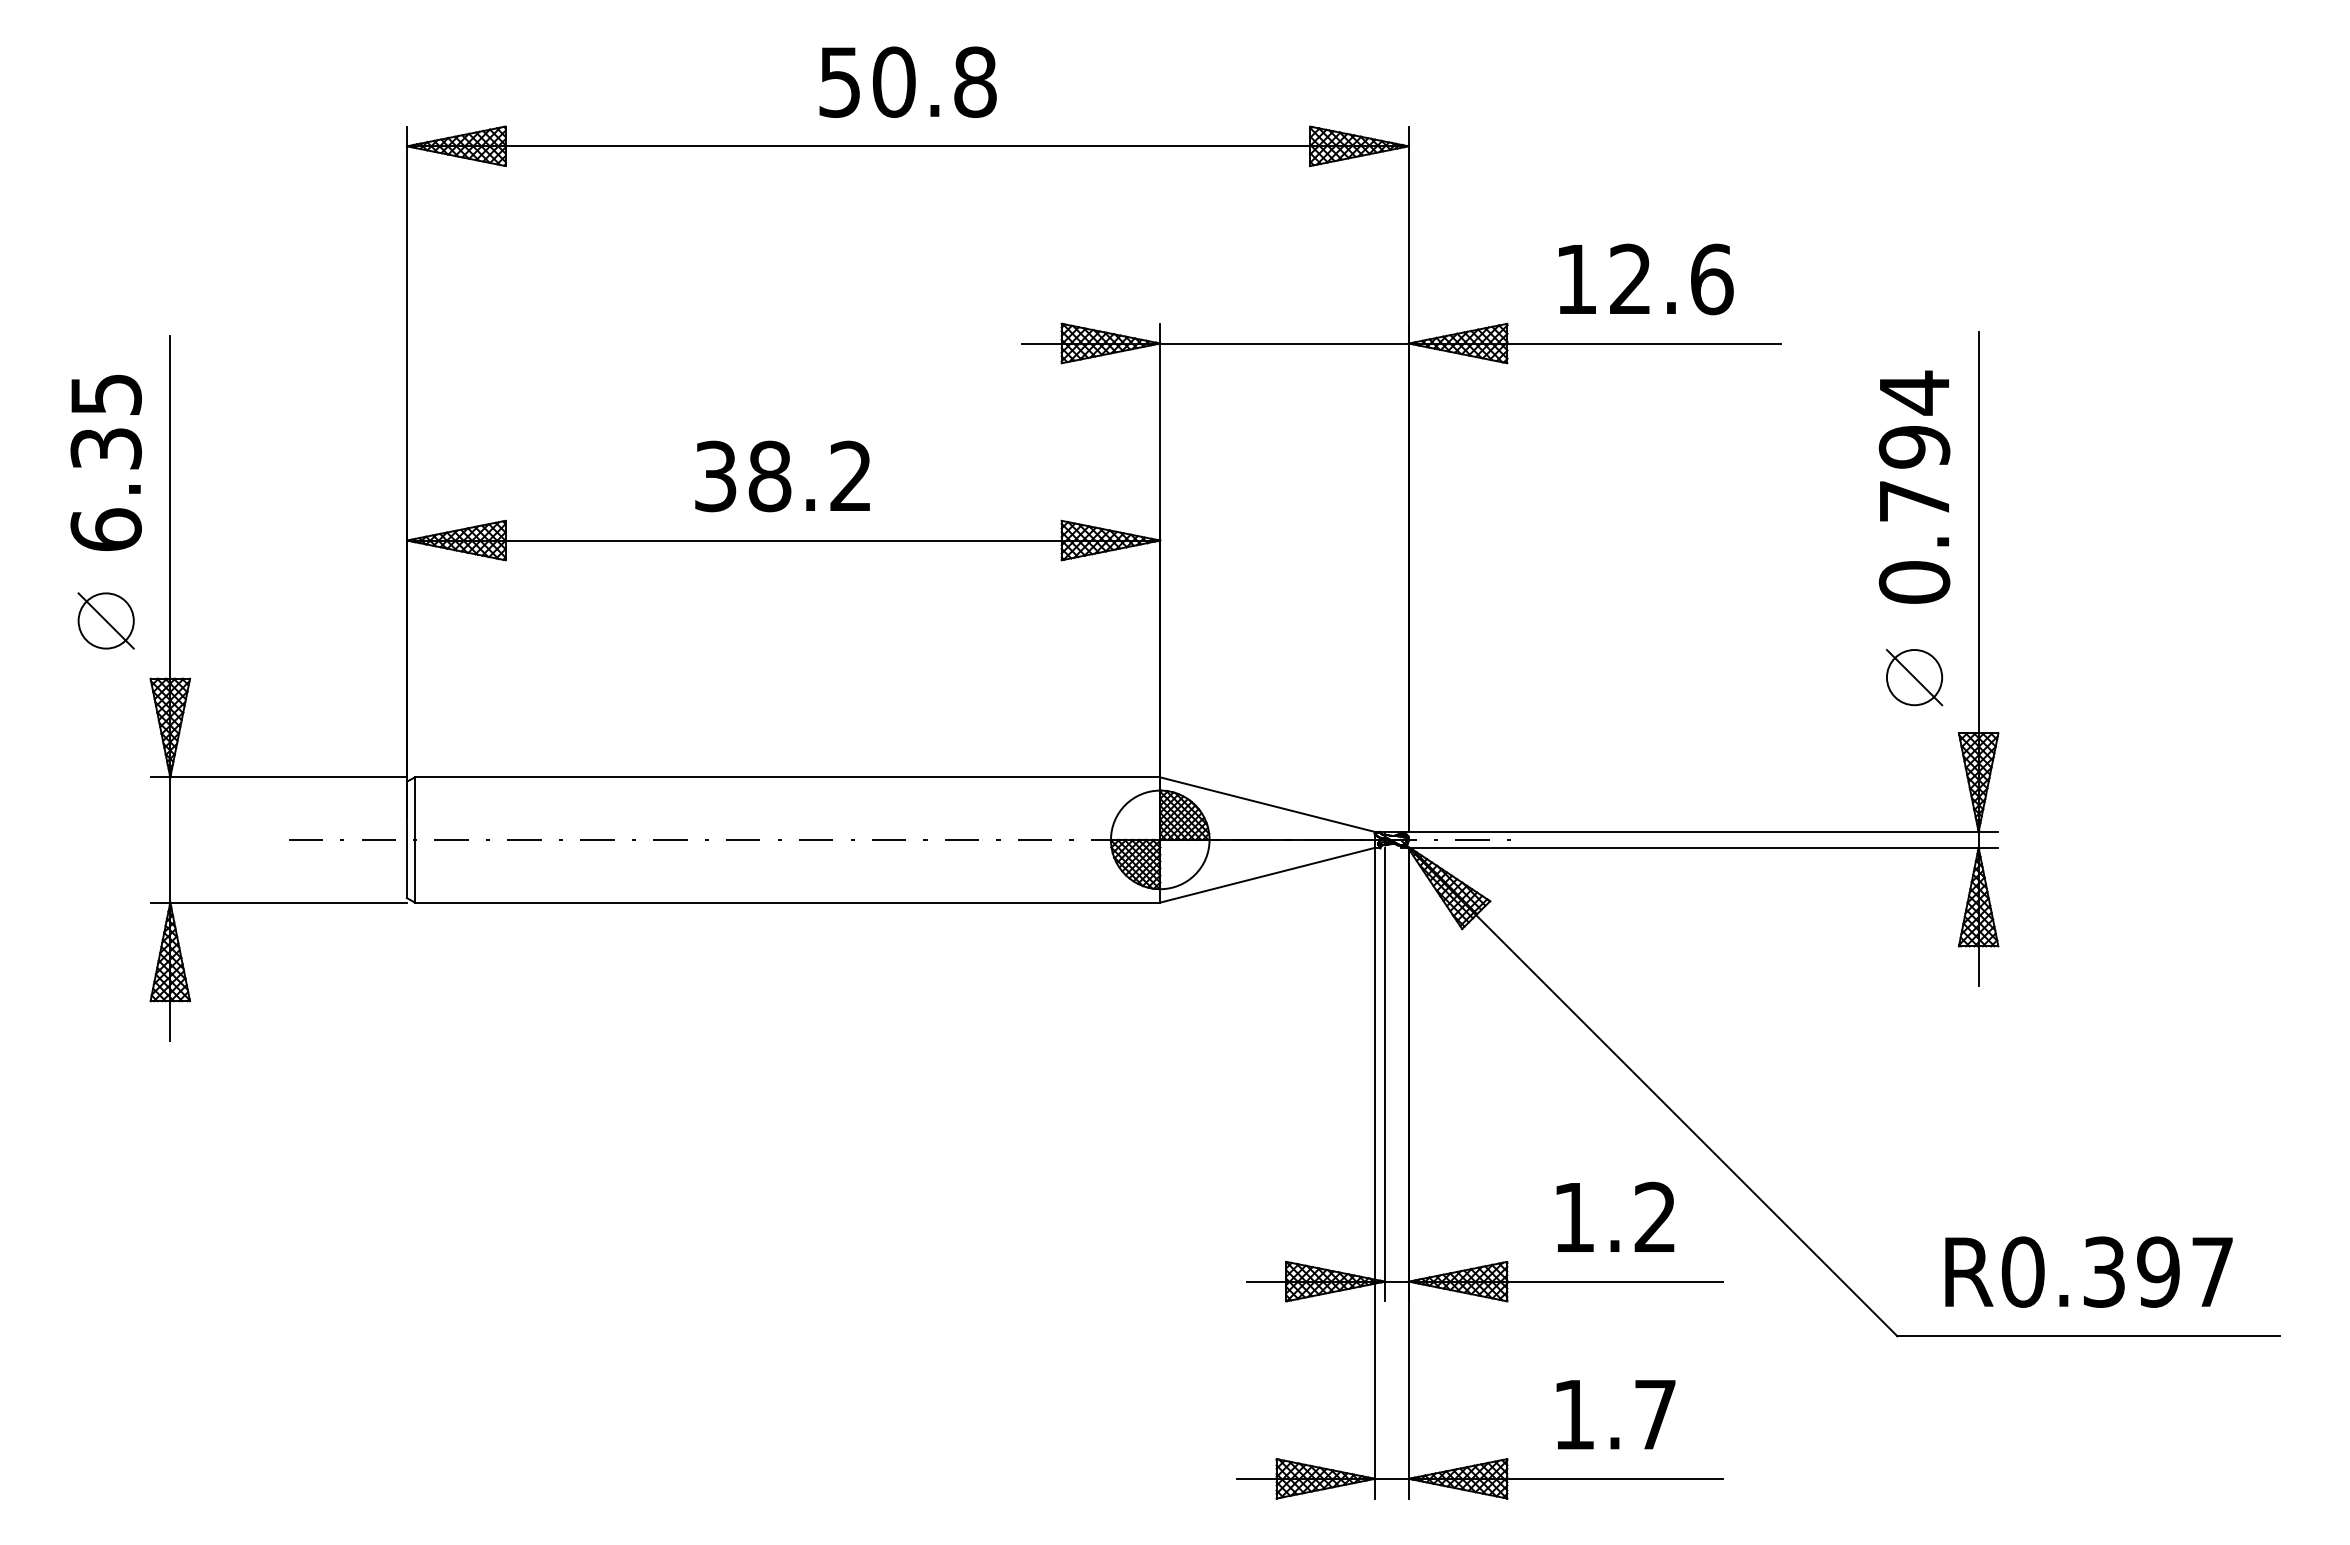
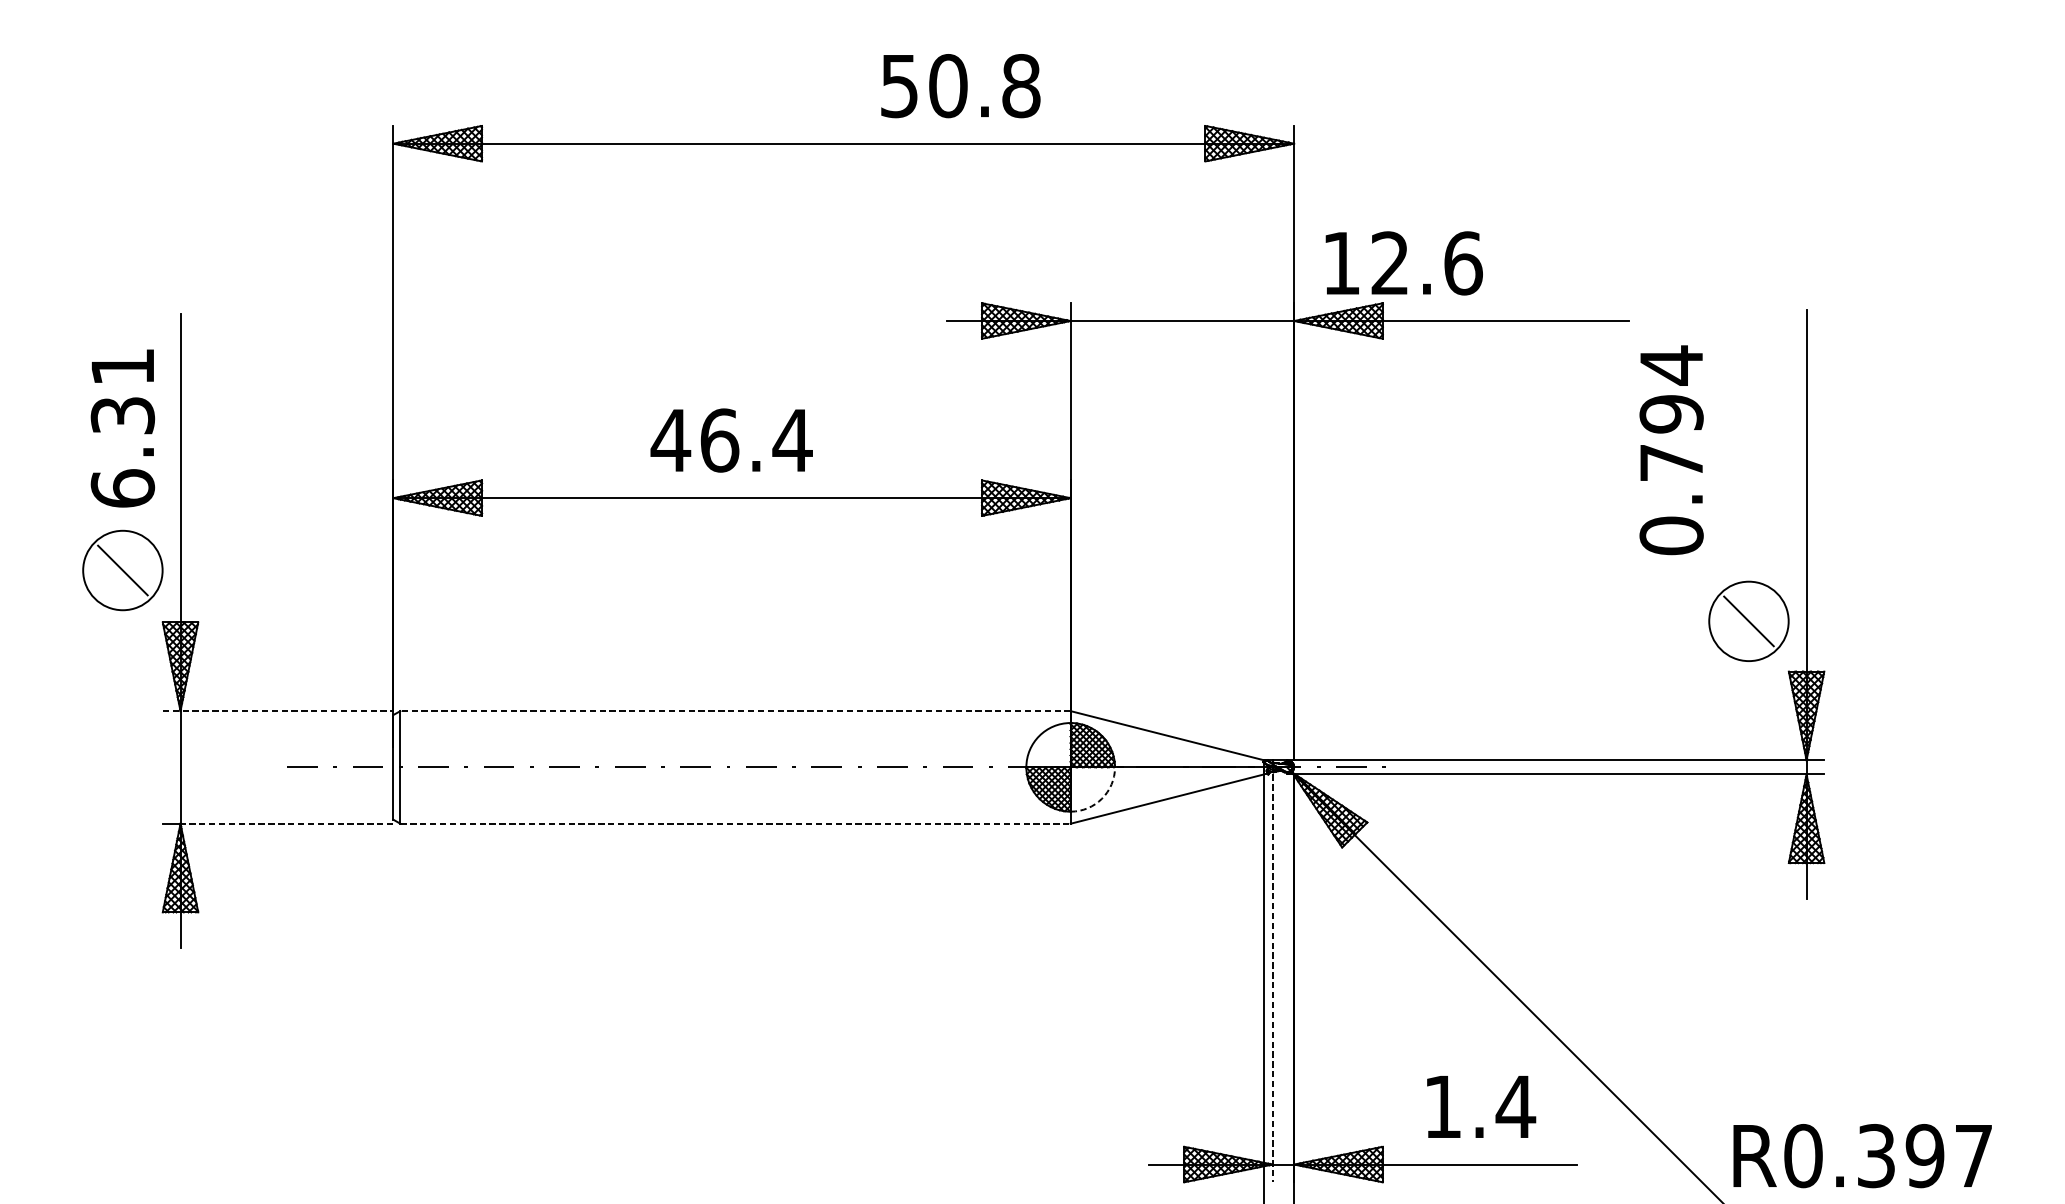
text: (907, 81) -> (960, 85), moved
text: (1646, 279) -> (1404, 263), moved
text: (106, 394) -> (123, 366), 6.35 -> 6.31
text: (783, 476) -> (731, 440), 38.2 -> 46.4
text: (1914, 486) -> (1671, 449), moved
circle: (105, 620) -> (122, 570), size x1.6
circle: (1914, 677) -> (1748, 621), size x1.6
line: (279, 777) -> (278, 711), solid -> dashed
line: (787, 777) -> (735, 711), solid -> dashed
arc: (1195, 874) -> (1102, 798), solid -> dashed
line: (288, 902) -> (286, 823), solid -> dashed
line: (787, 902) -> (735, 823), solid -> dashed
line: (1385, 1074) -> (1273, 978), solid -> dashed
text: (1654, 1216) -> (1515, 1105), 1.2 -> 1.4
text: (2088, 1271) -> (1862, 1155), moved

